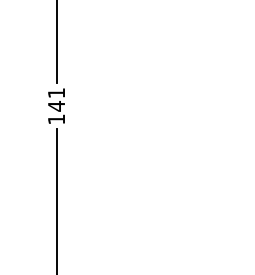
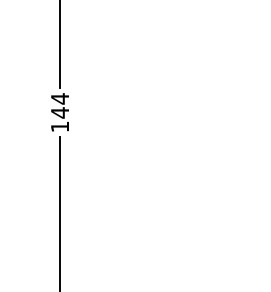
text: (56, 92) -> (59, 98), 141 -> 144

